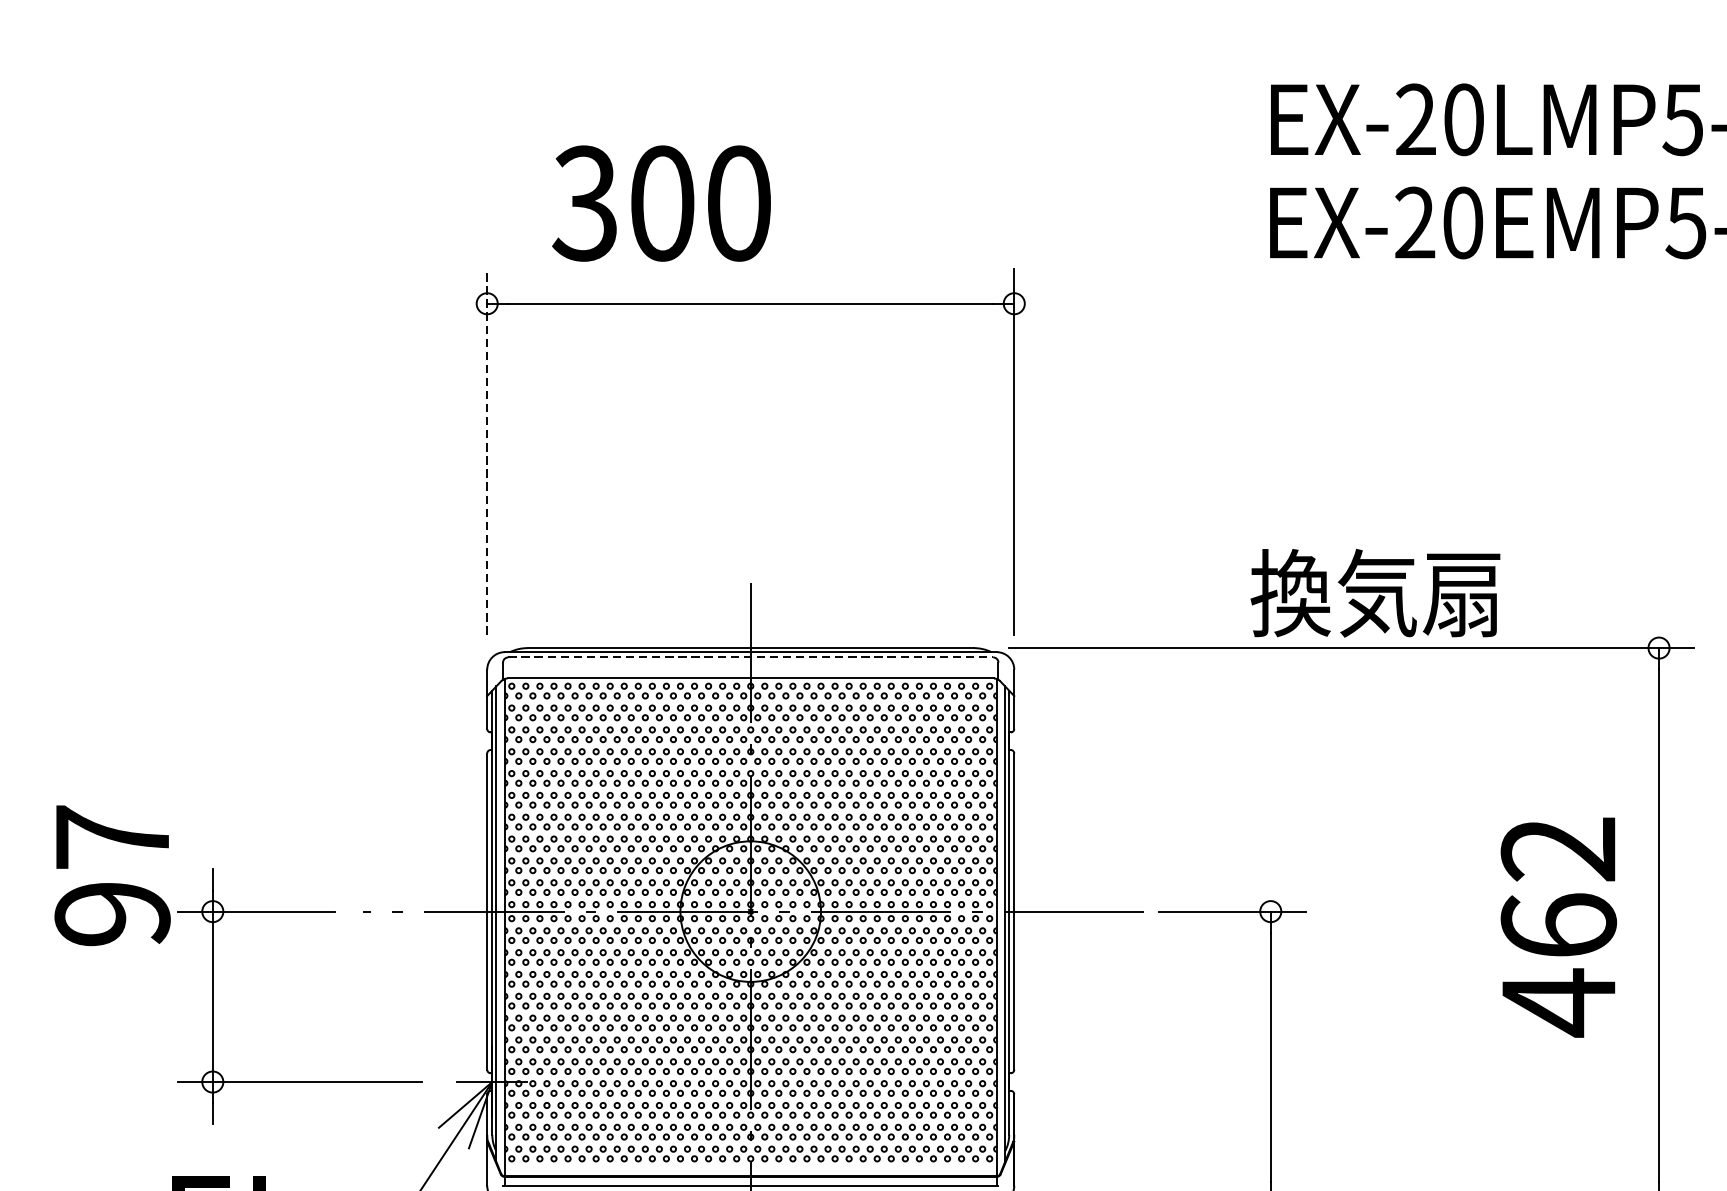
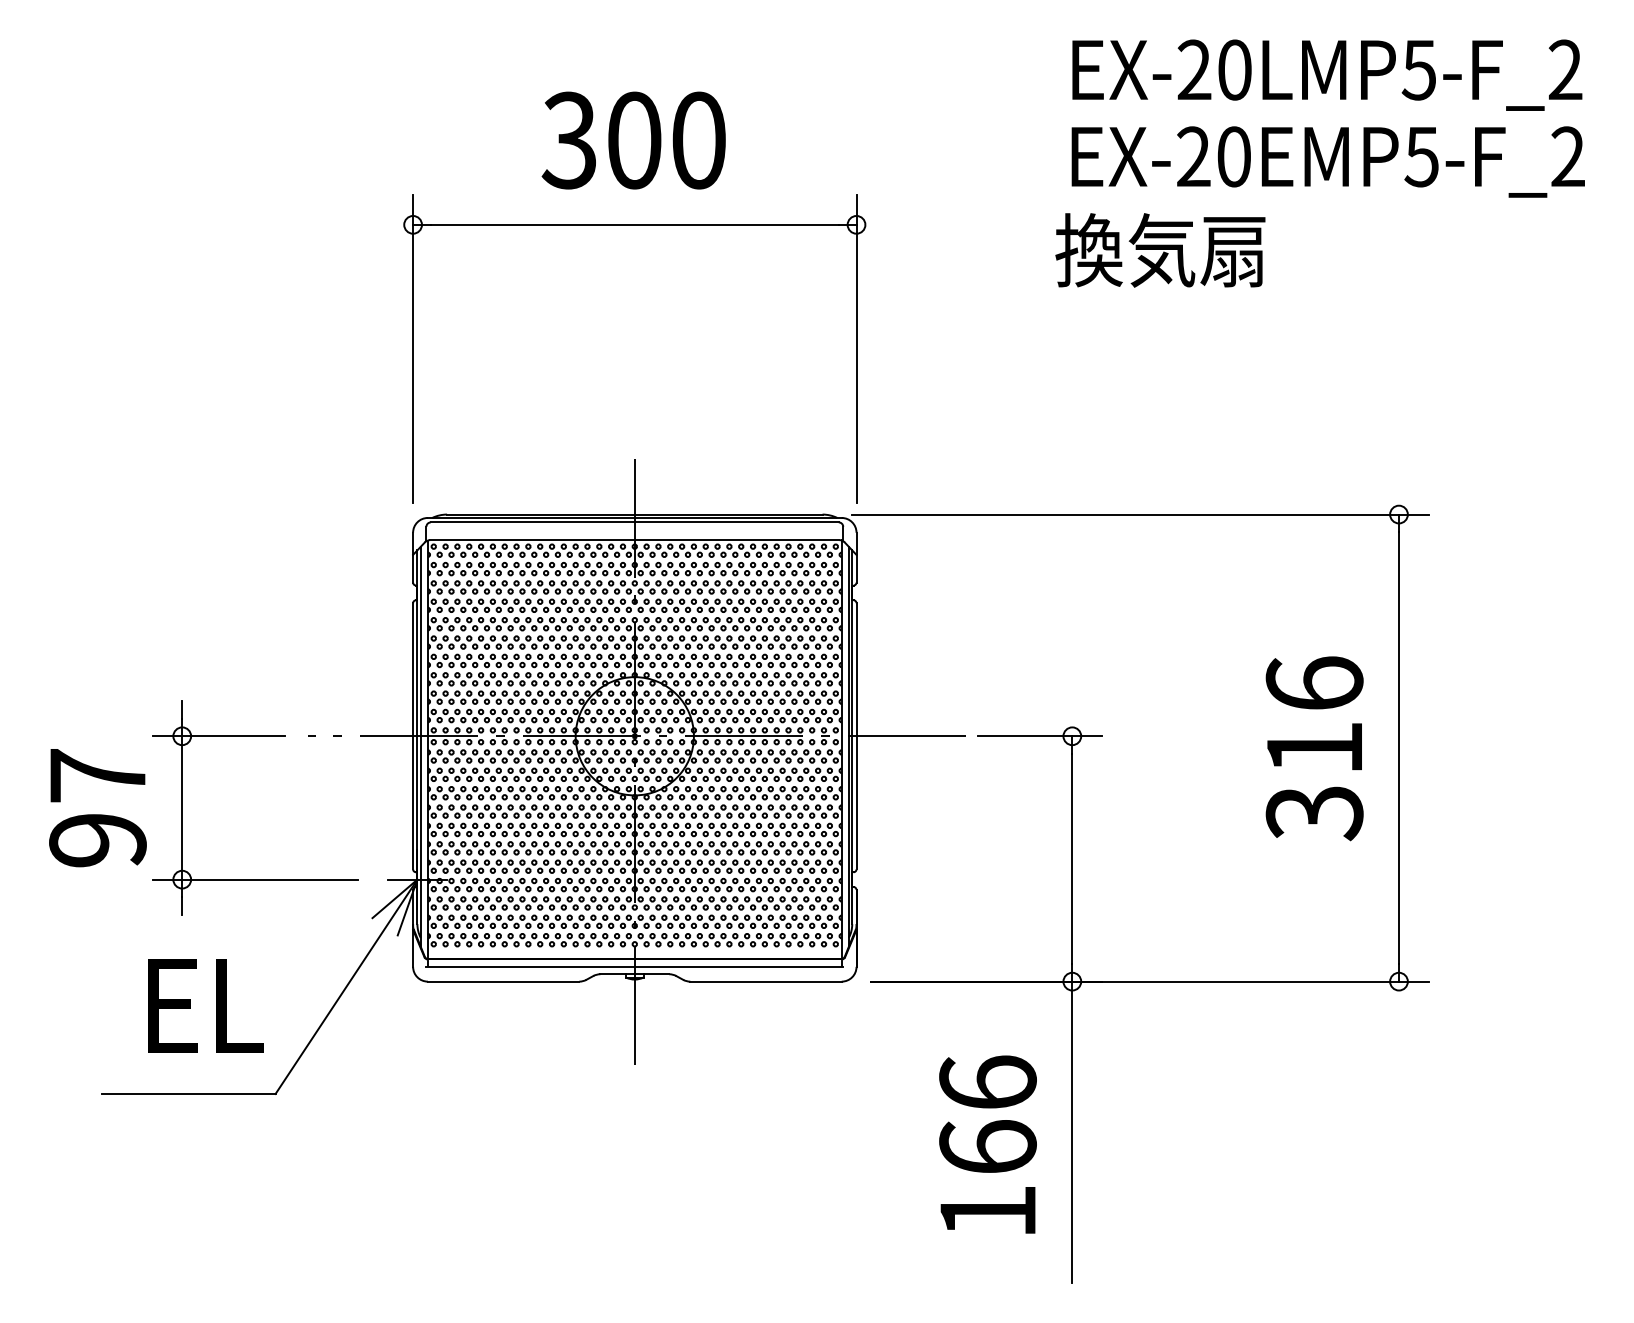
text: (661, 203) -> (633, 140), moved
line: (487, 451) -> (413, 349), dashed -> solid
text: (1375, 593) -> (1160, 250), moved
line: (750, 657) -> (634, 522), dashed -> solid
text: (112, 876) -> (97, 808), moved
text: (1558, 927) -> (1314, 749), 462 -> 316

